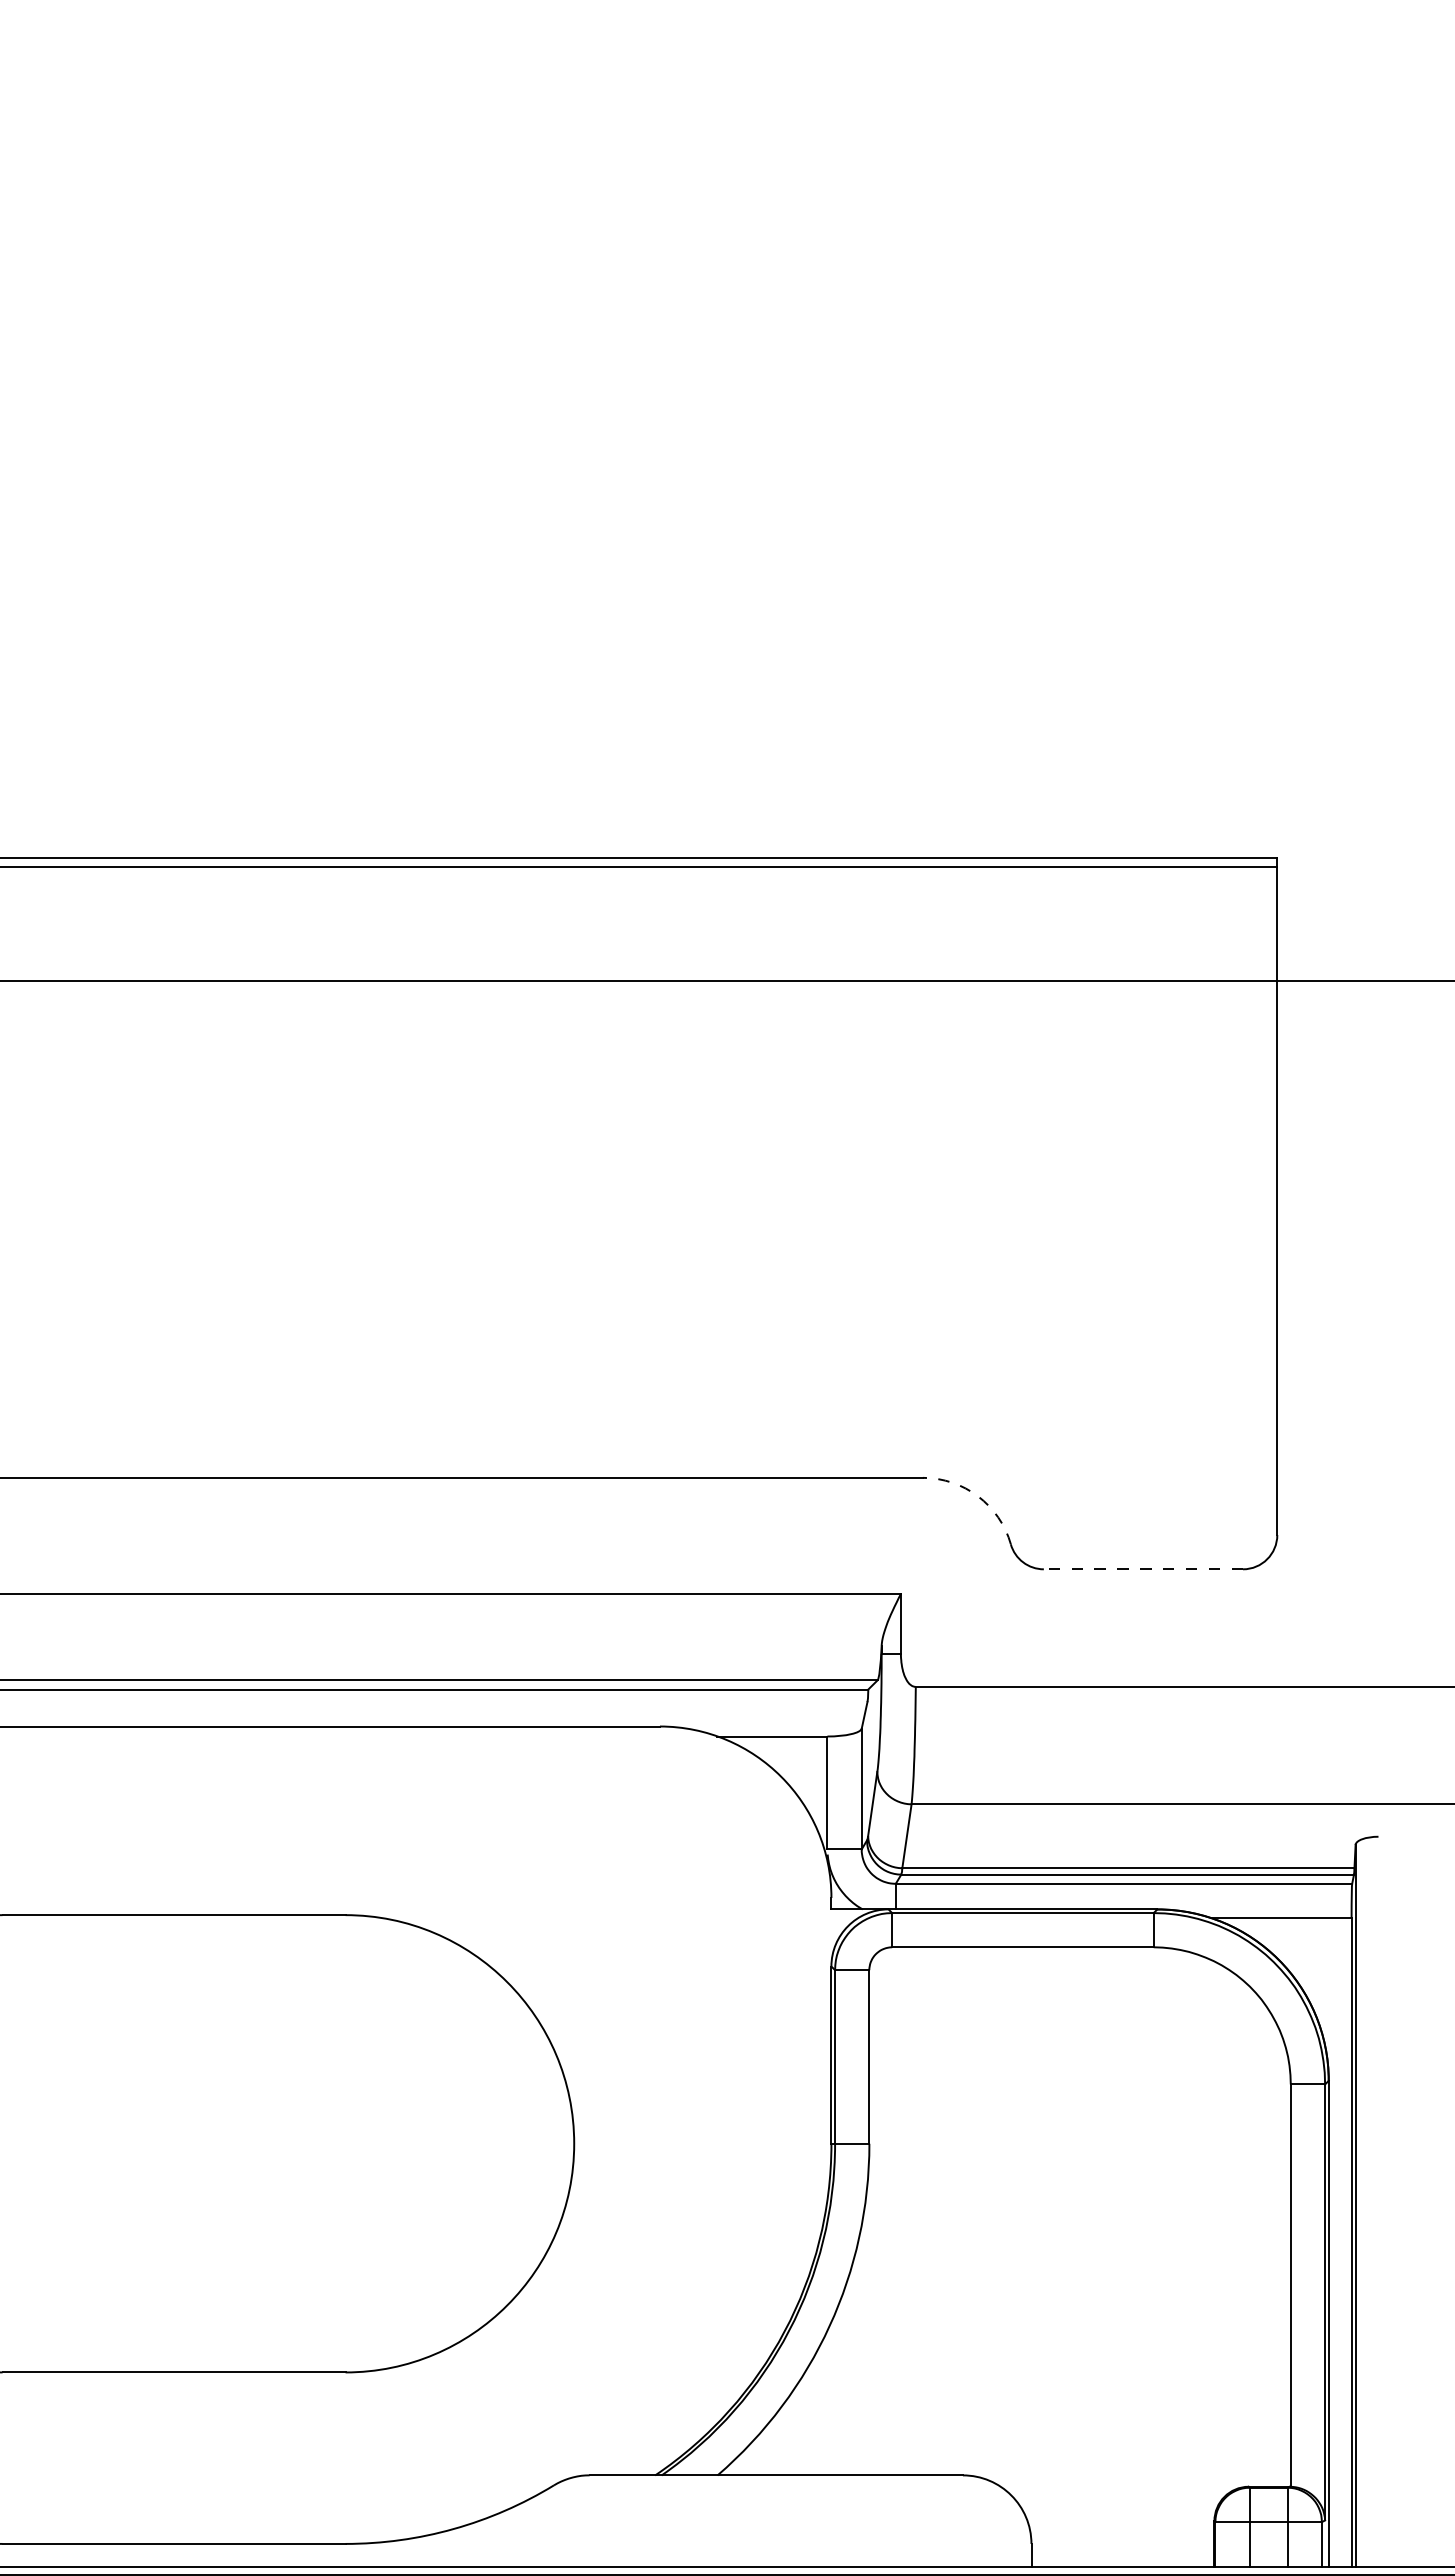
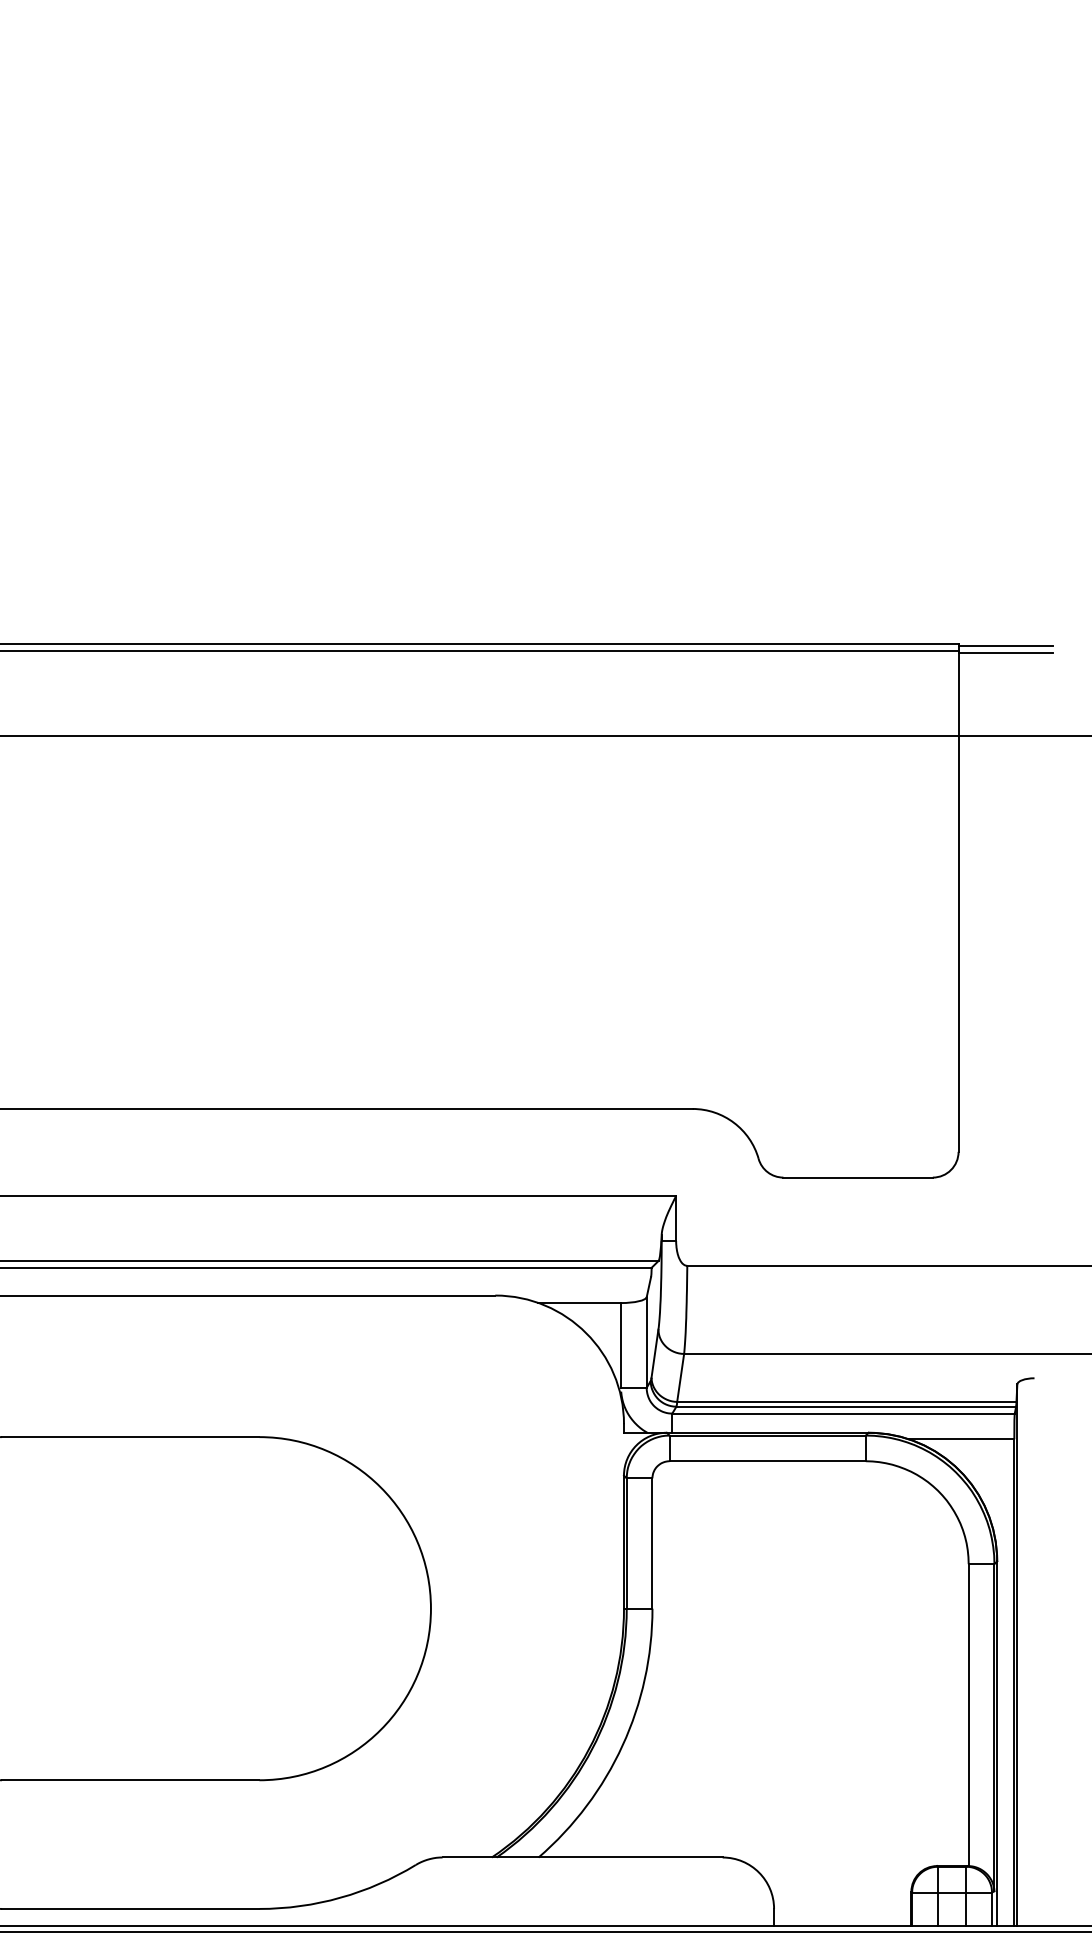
line: (1340, 861) -> (1005, 646), added
line: (1340, 870) -> (1005, 653), added
arc: (978, 1496) -> (734, 1122), dashed -> solid
line: (1143, 1569) -> (858, 1177), dashed -> solid

